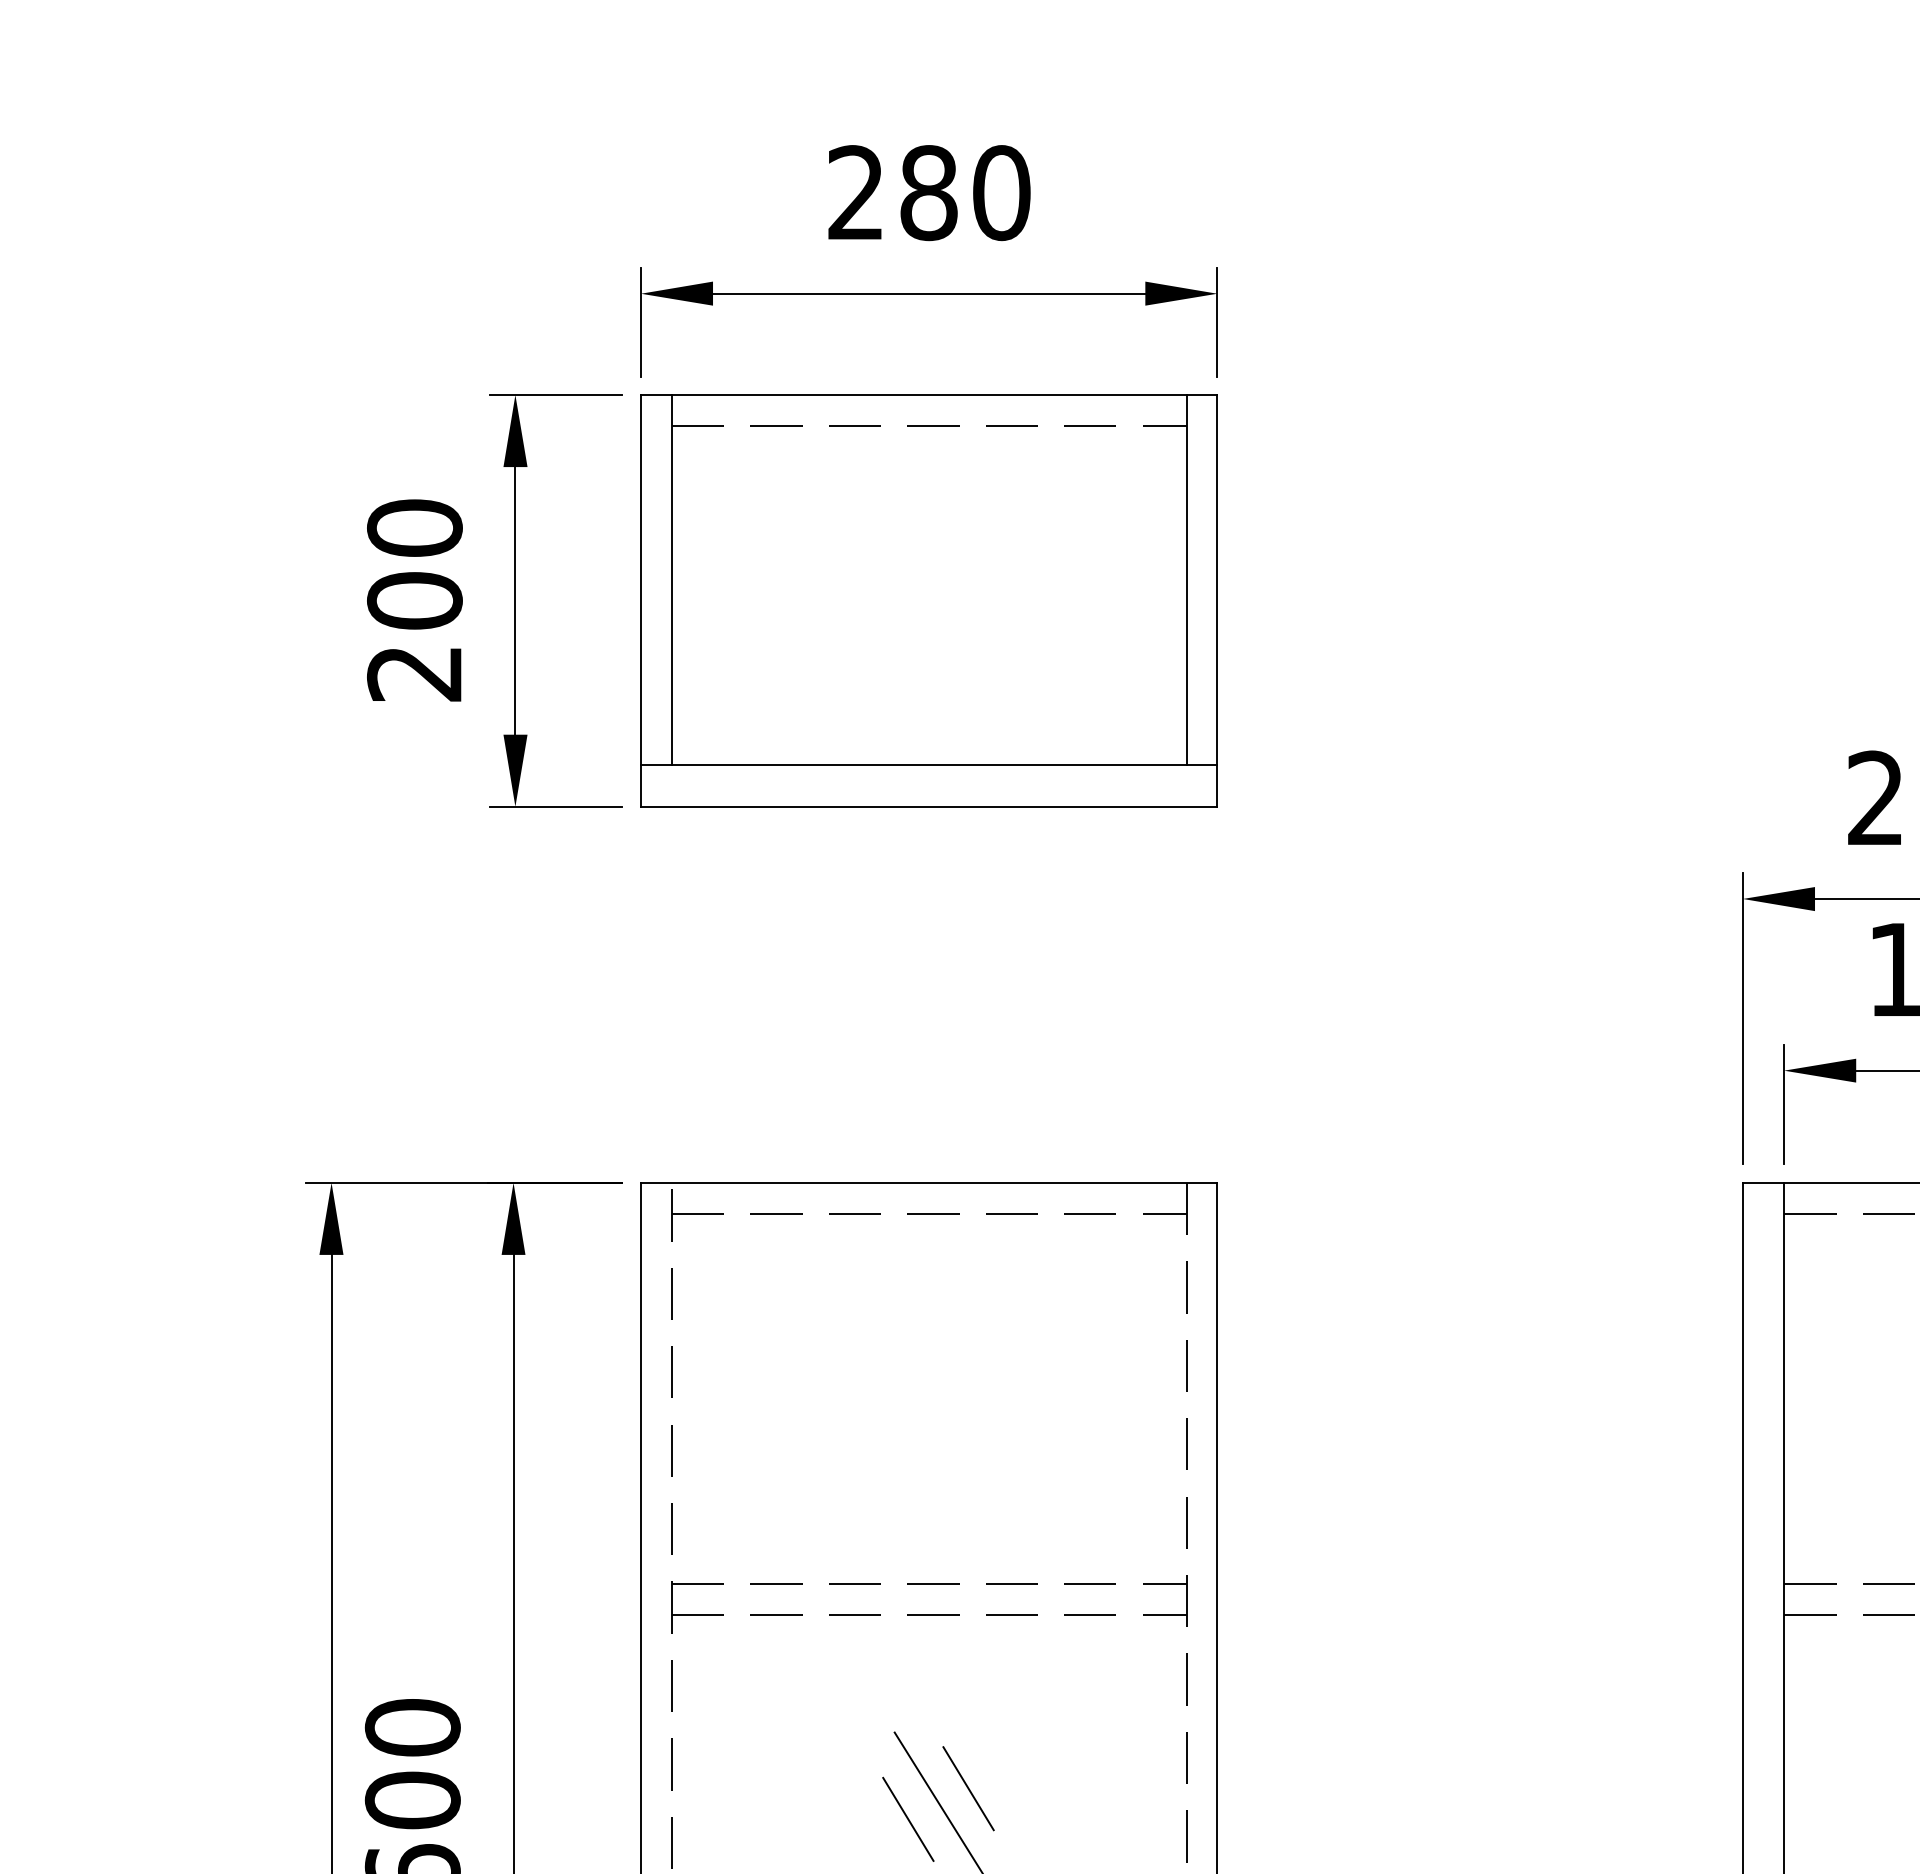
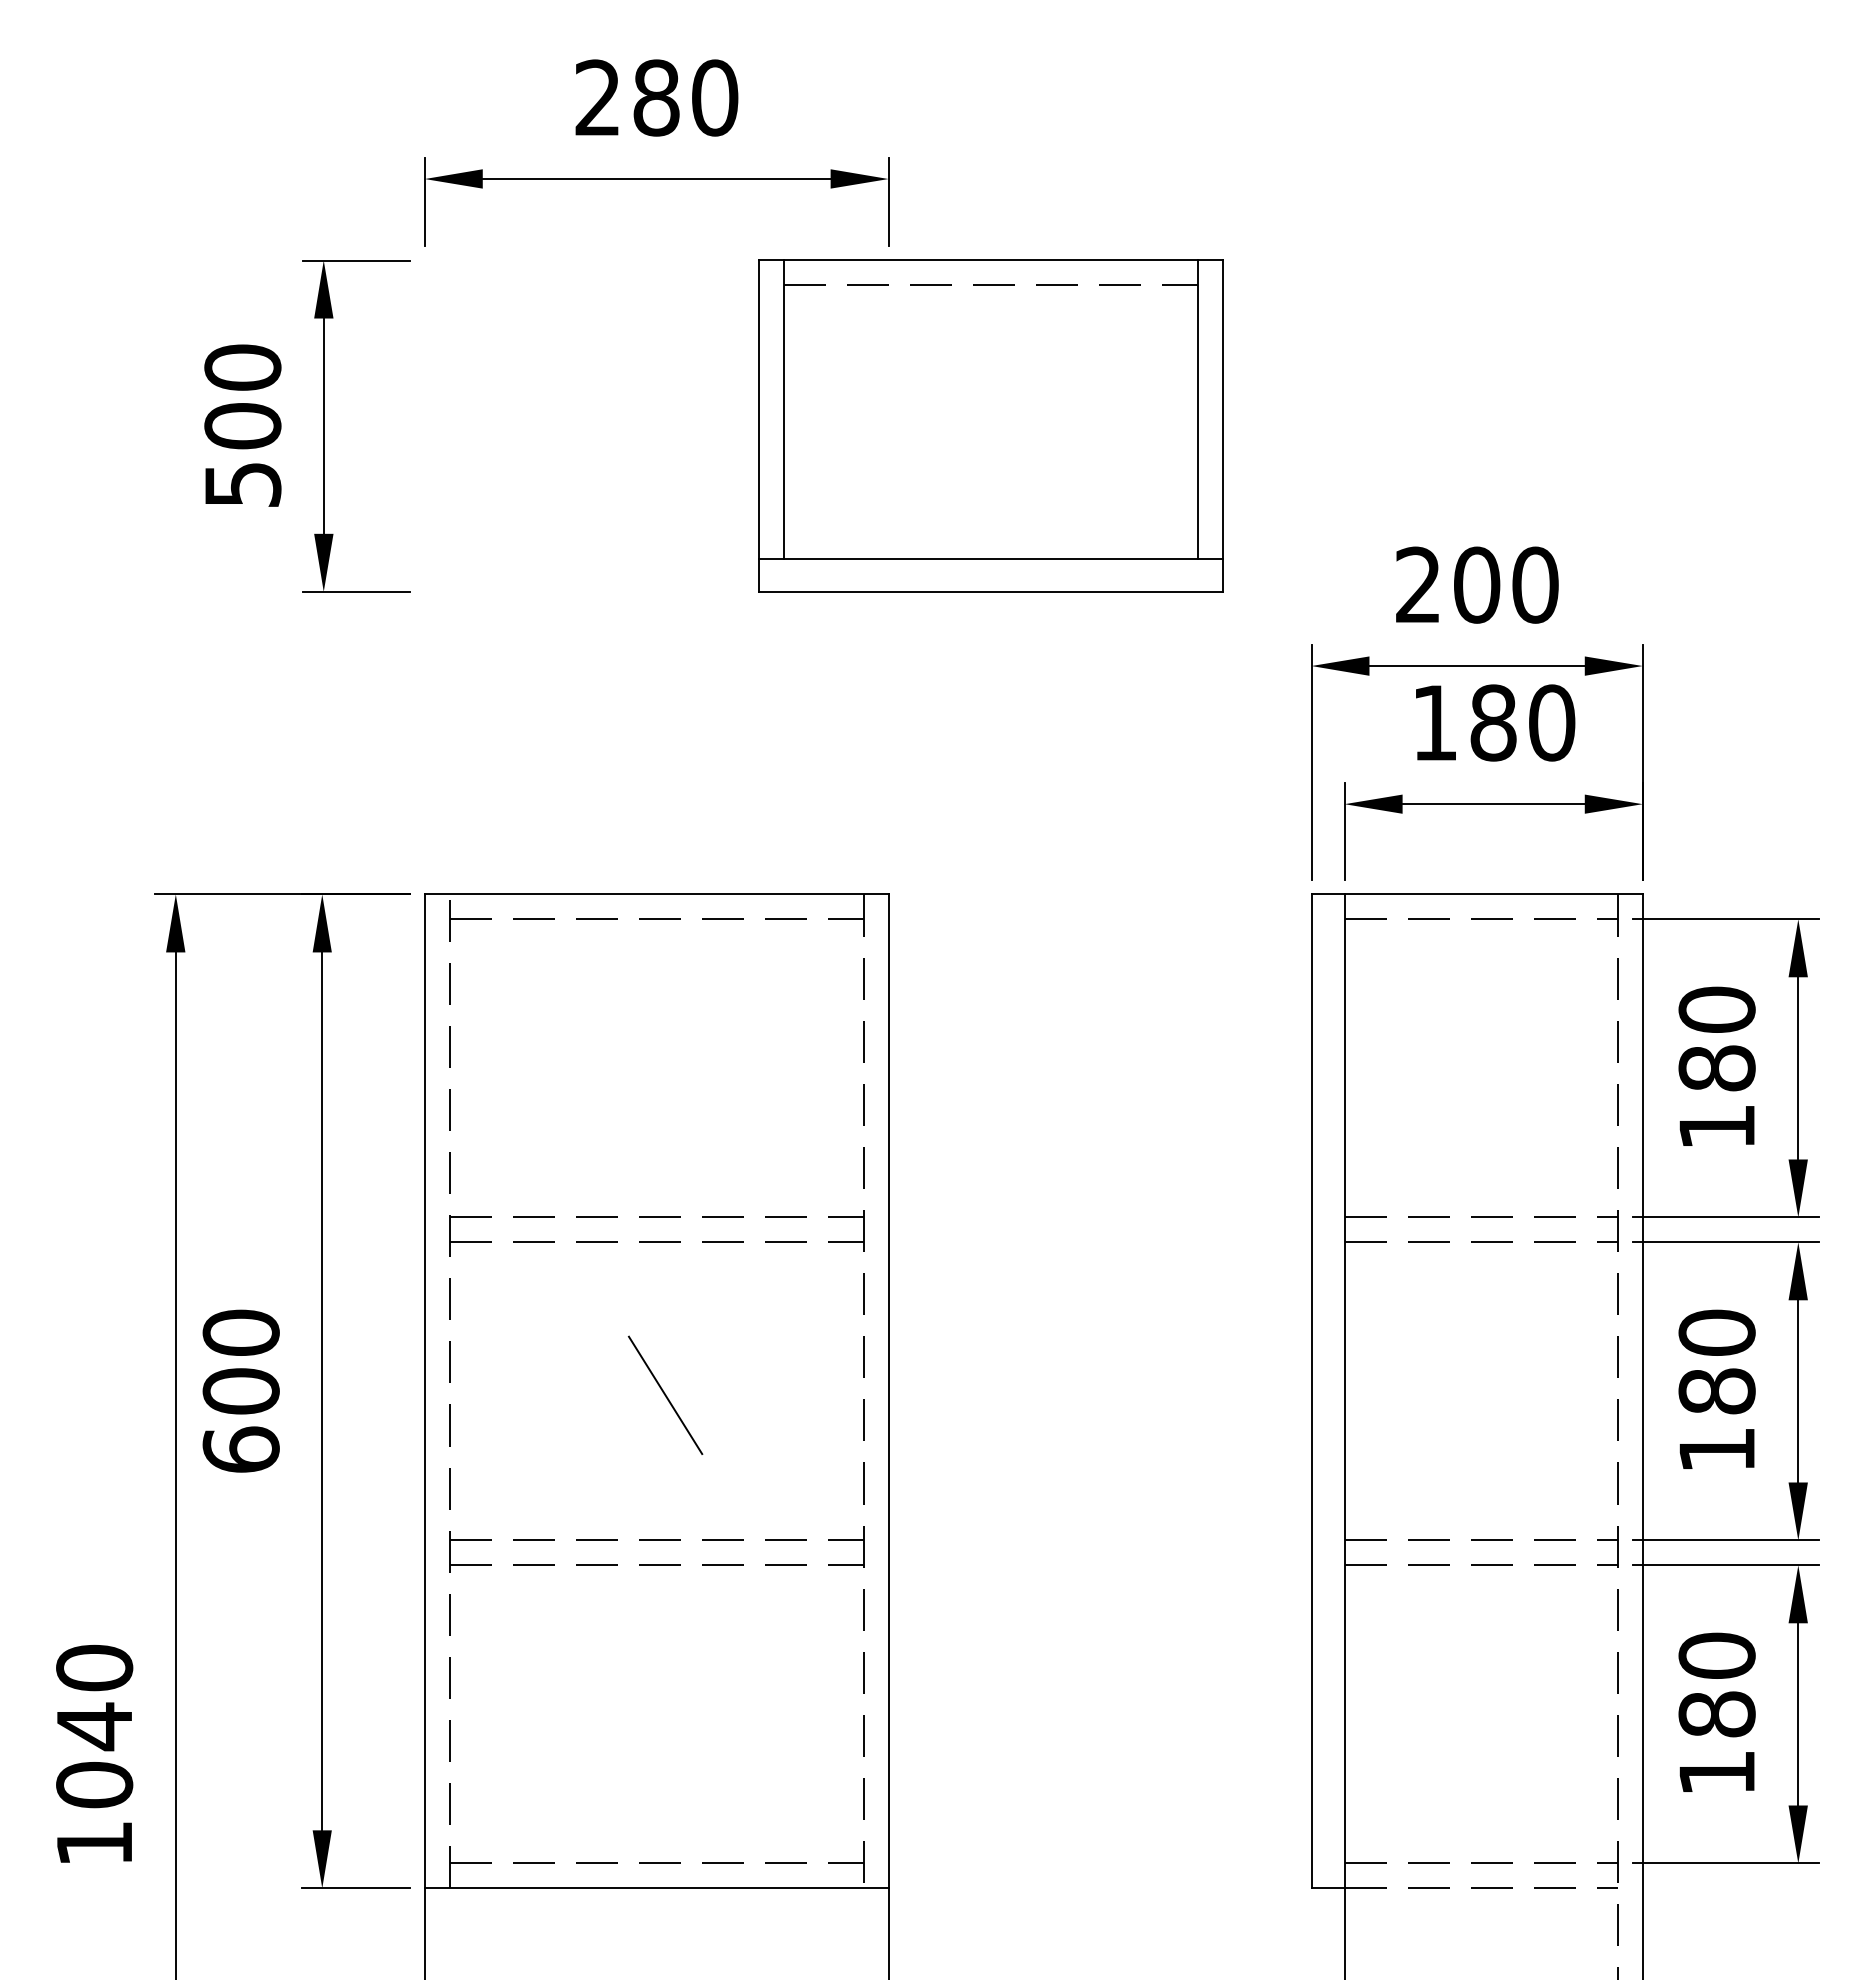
part: (928, 600) -> (990, 425), moved
text: (414, 674) -> (242, 485), 200 -> 500
line: (968, 1788) -> (688, 1381), removed
line: (907, 1819) -> (639, 1406), removed

